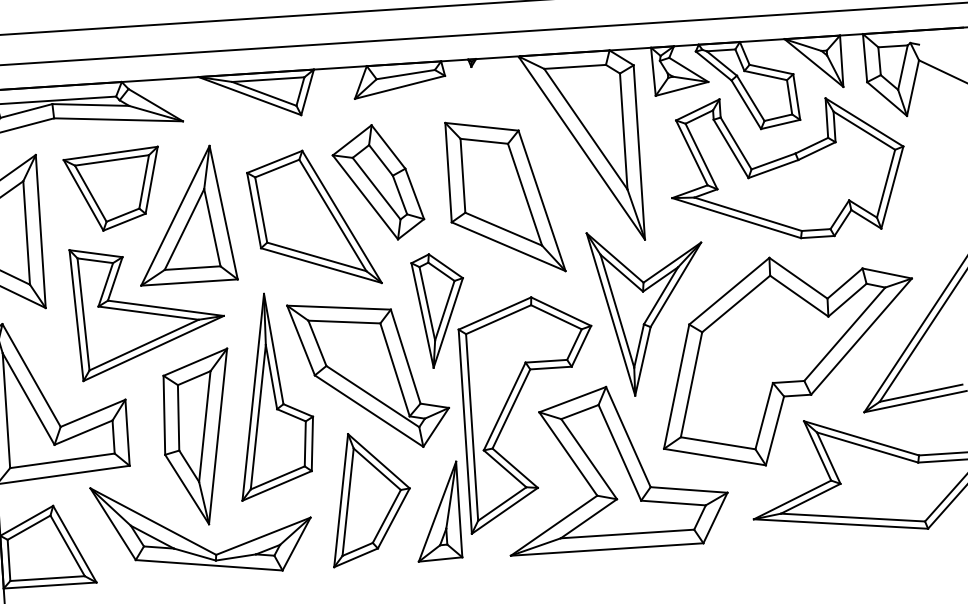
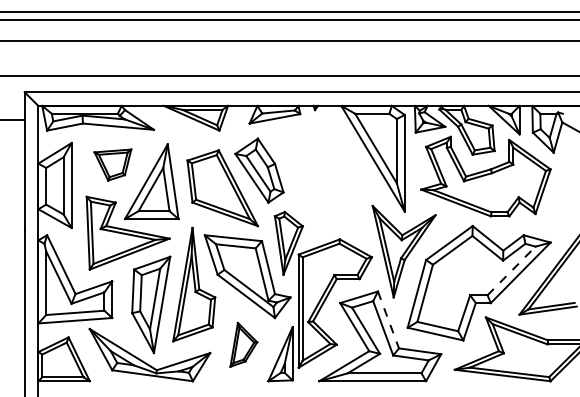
part: (112, 188) -> (112, 164), size x0.7
part: (504, 197) -> (328, 183), removed
line: (844, 333) -> (511, 270), solid -> dashed
line: (628, 438) -> (388, 320), solid -> dashed
part: (369, 498) -> (243, 344), size x0.6

